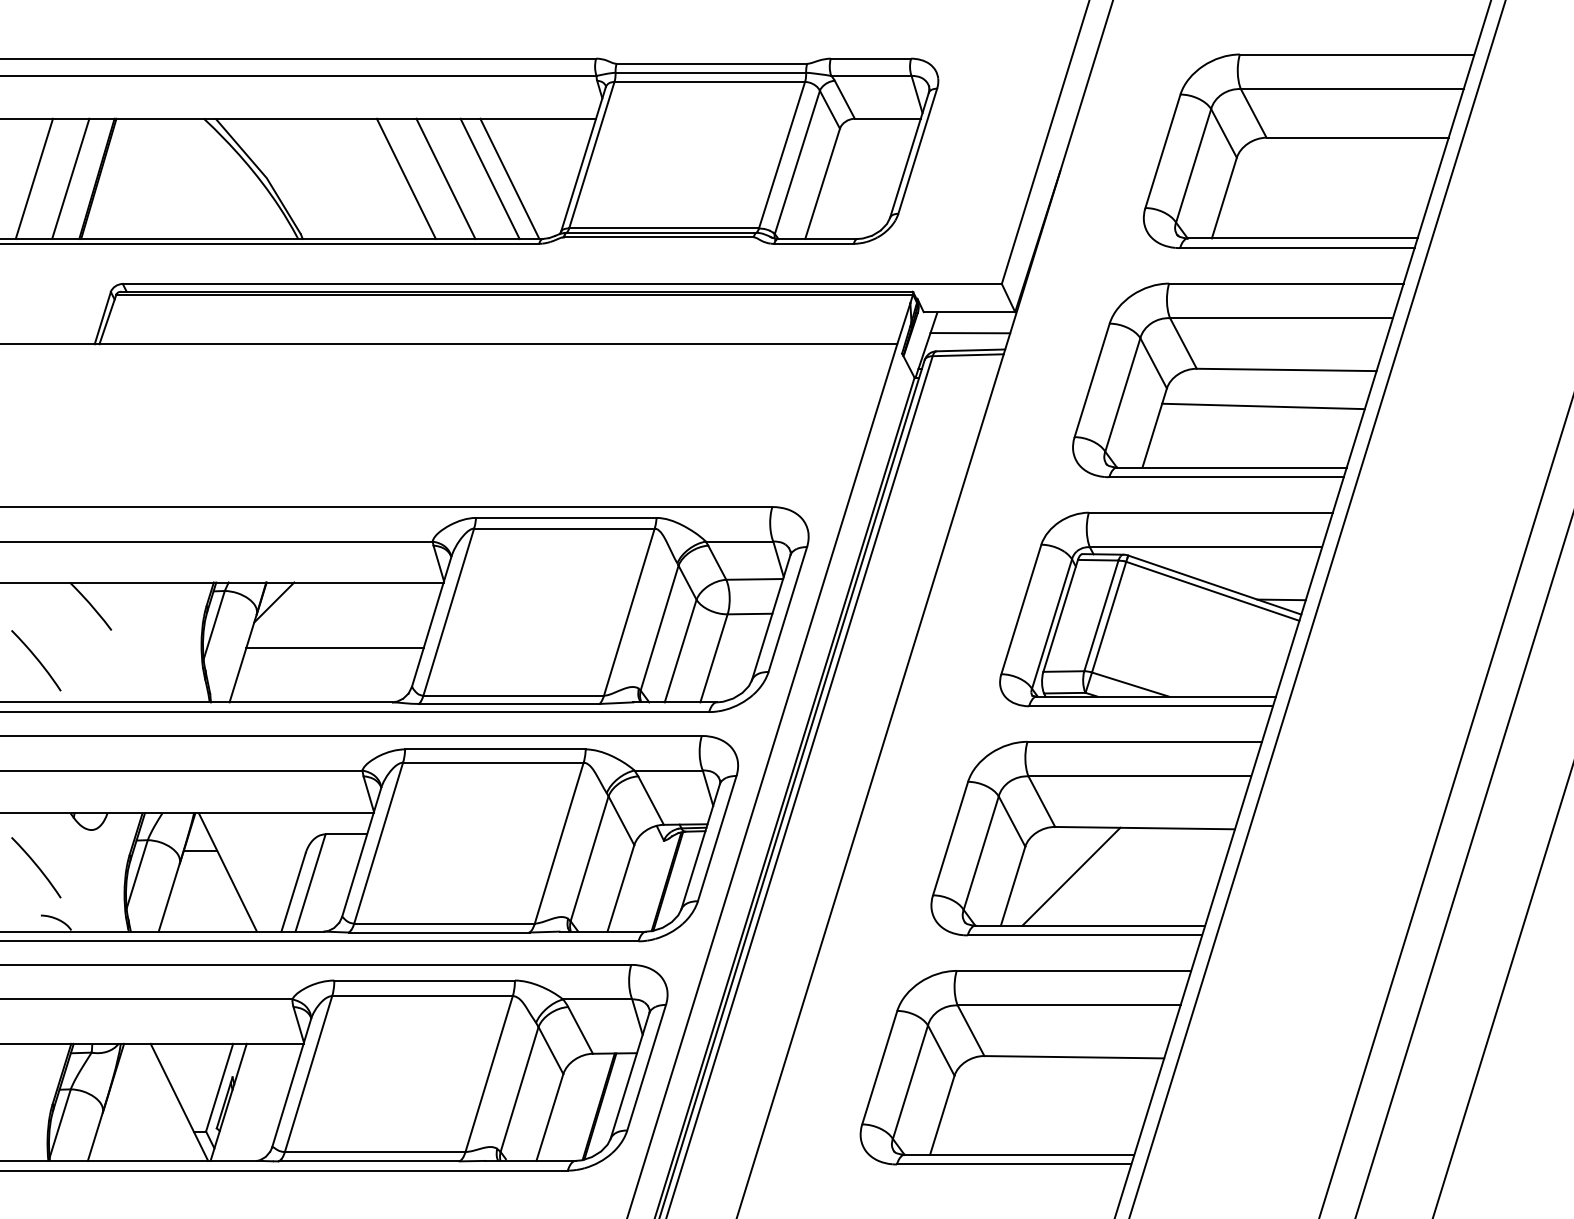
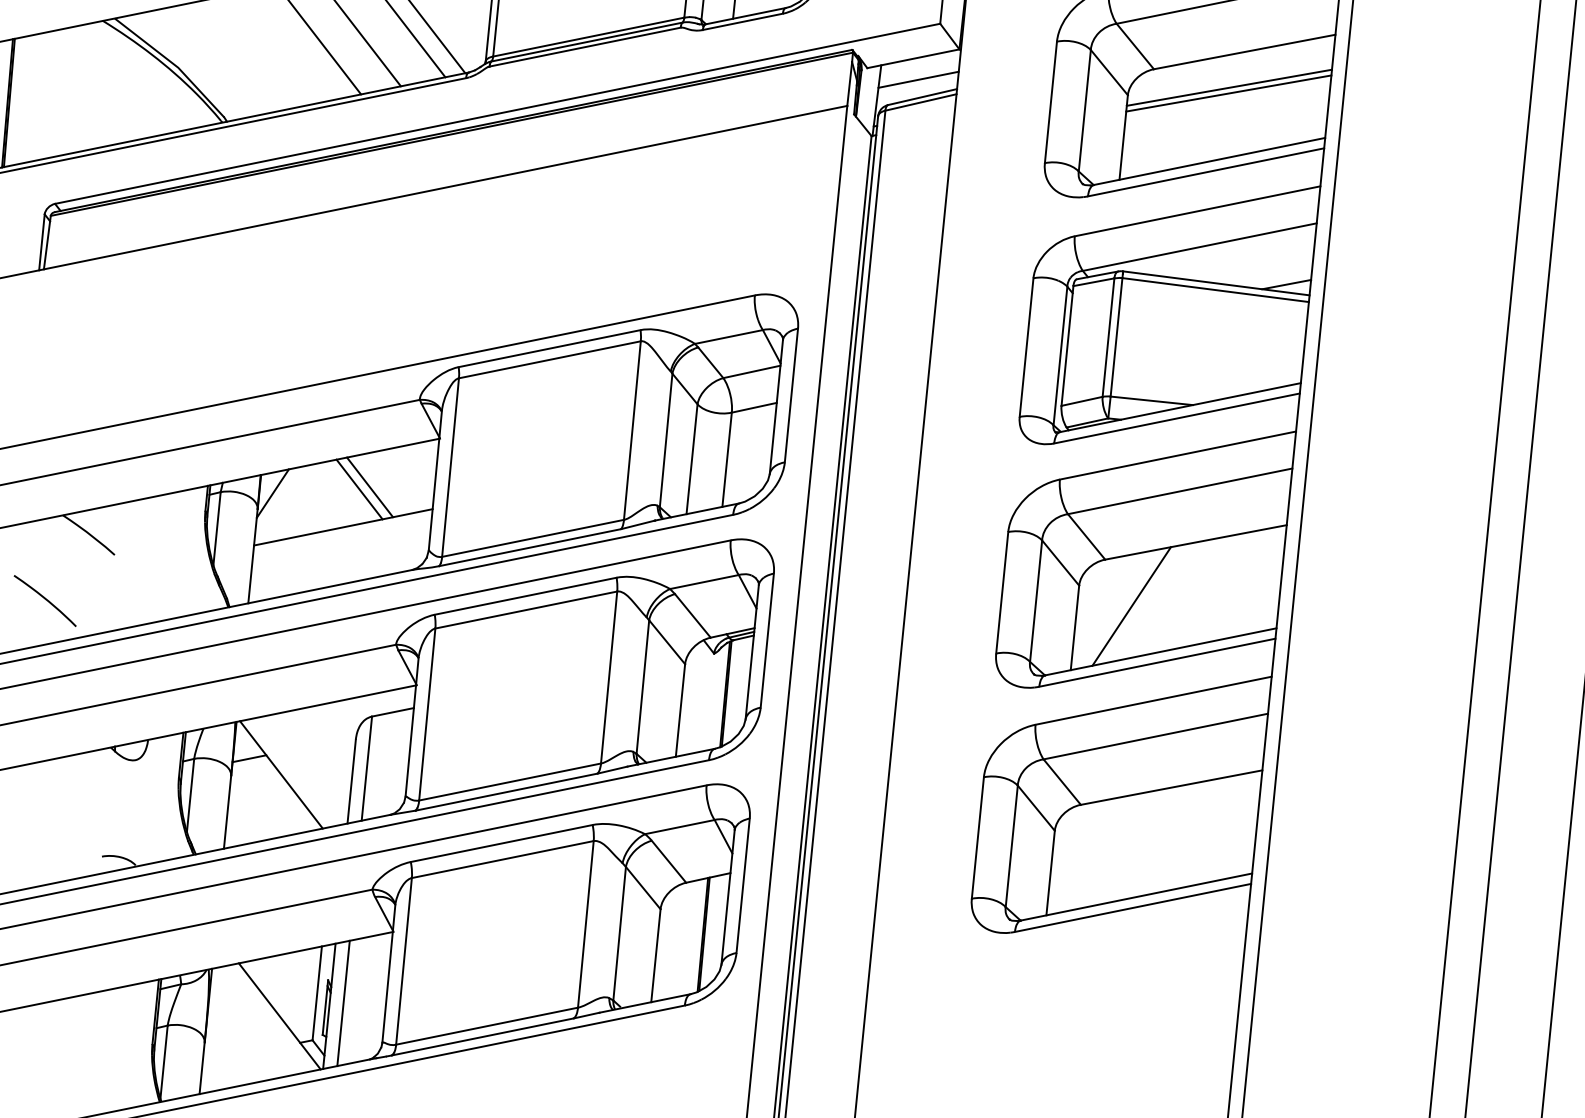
line: (1264, 400) -> (1228, 87), added
line: (357, 615) -> (359, 489), added
line: (367, 615) -> (369, 487), added
curve: (36, 866) -> (87, 808), removed
line: (242, 1101) -> (343, 1002), added

